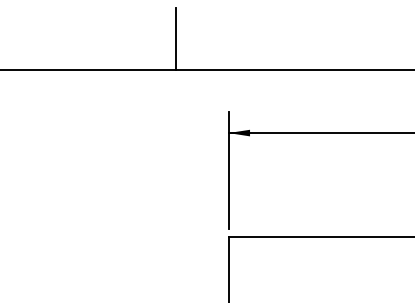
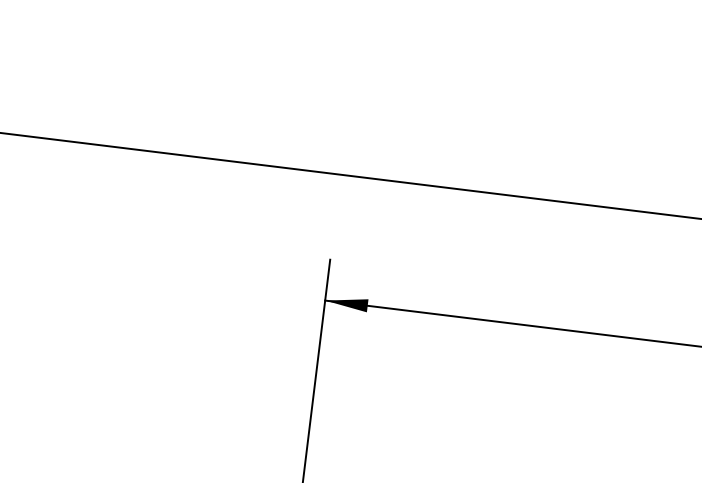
line: (175, 38) -> (243, 100), removed

